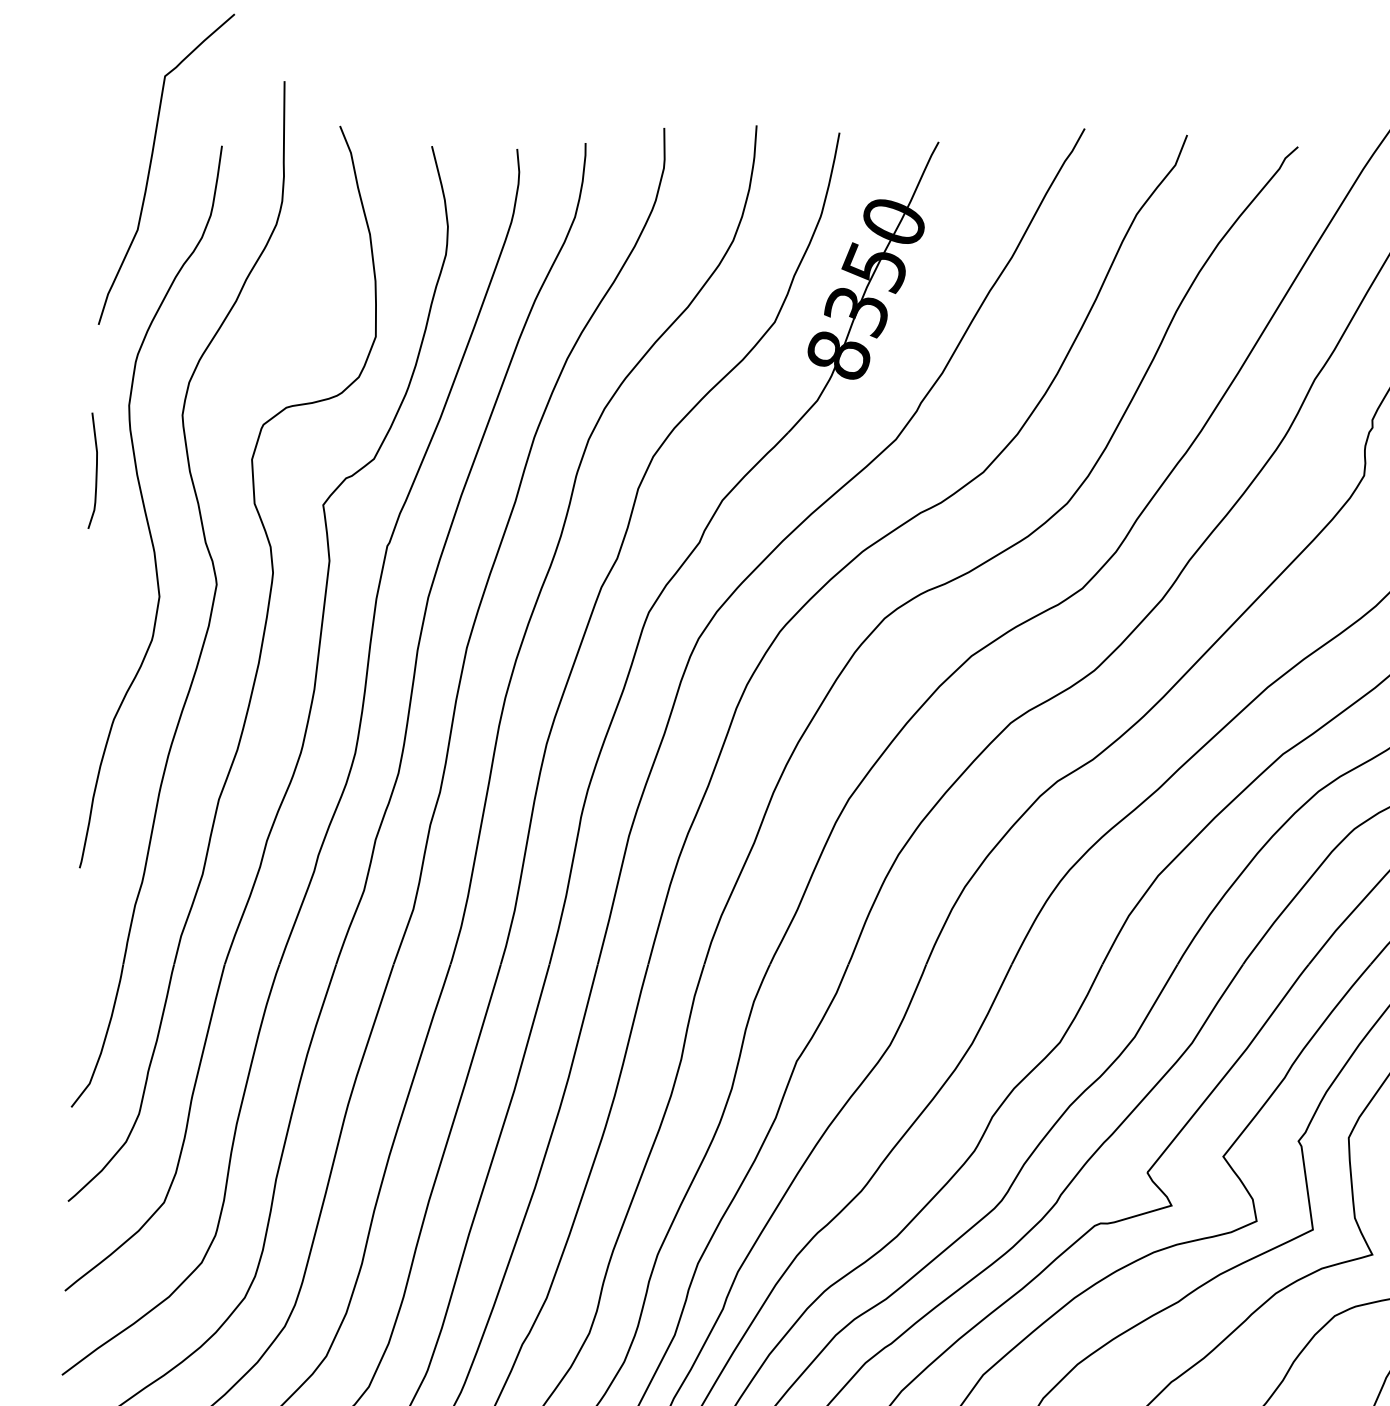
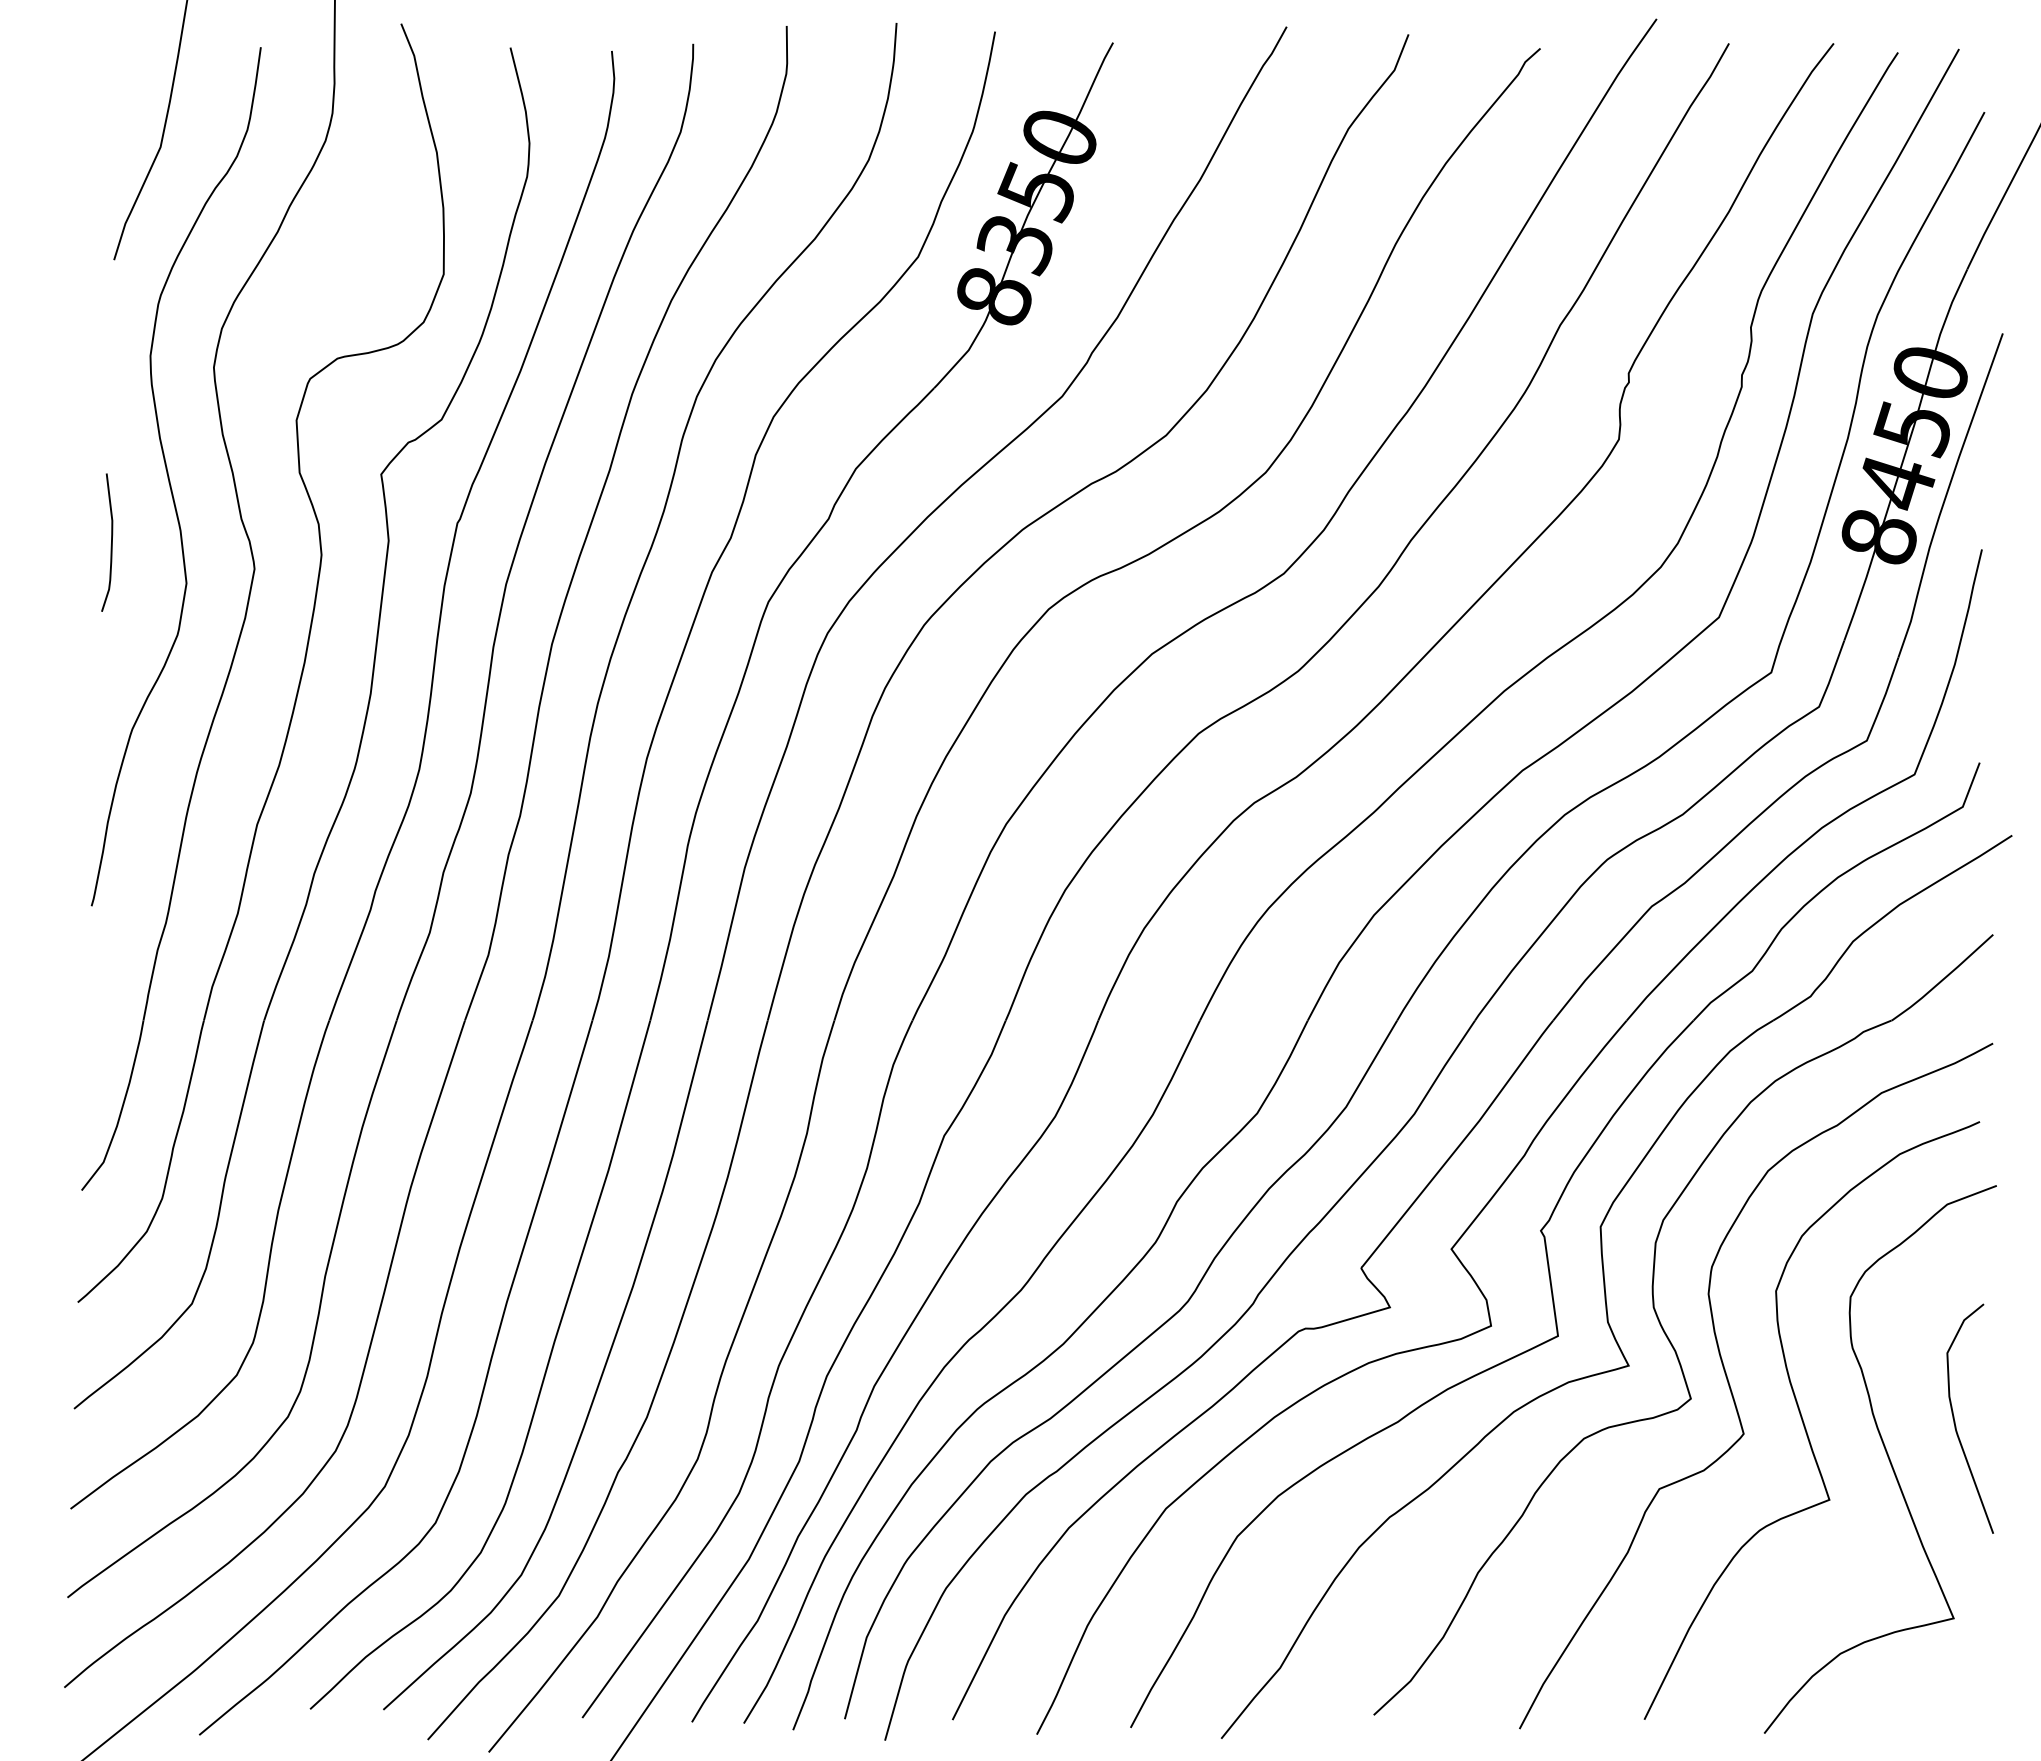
curve: (96, 470) -> (111, 542), moved

